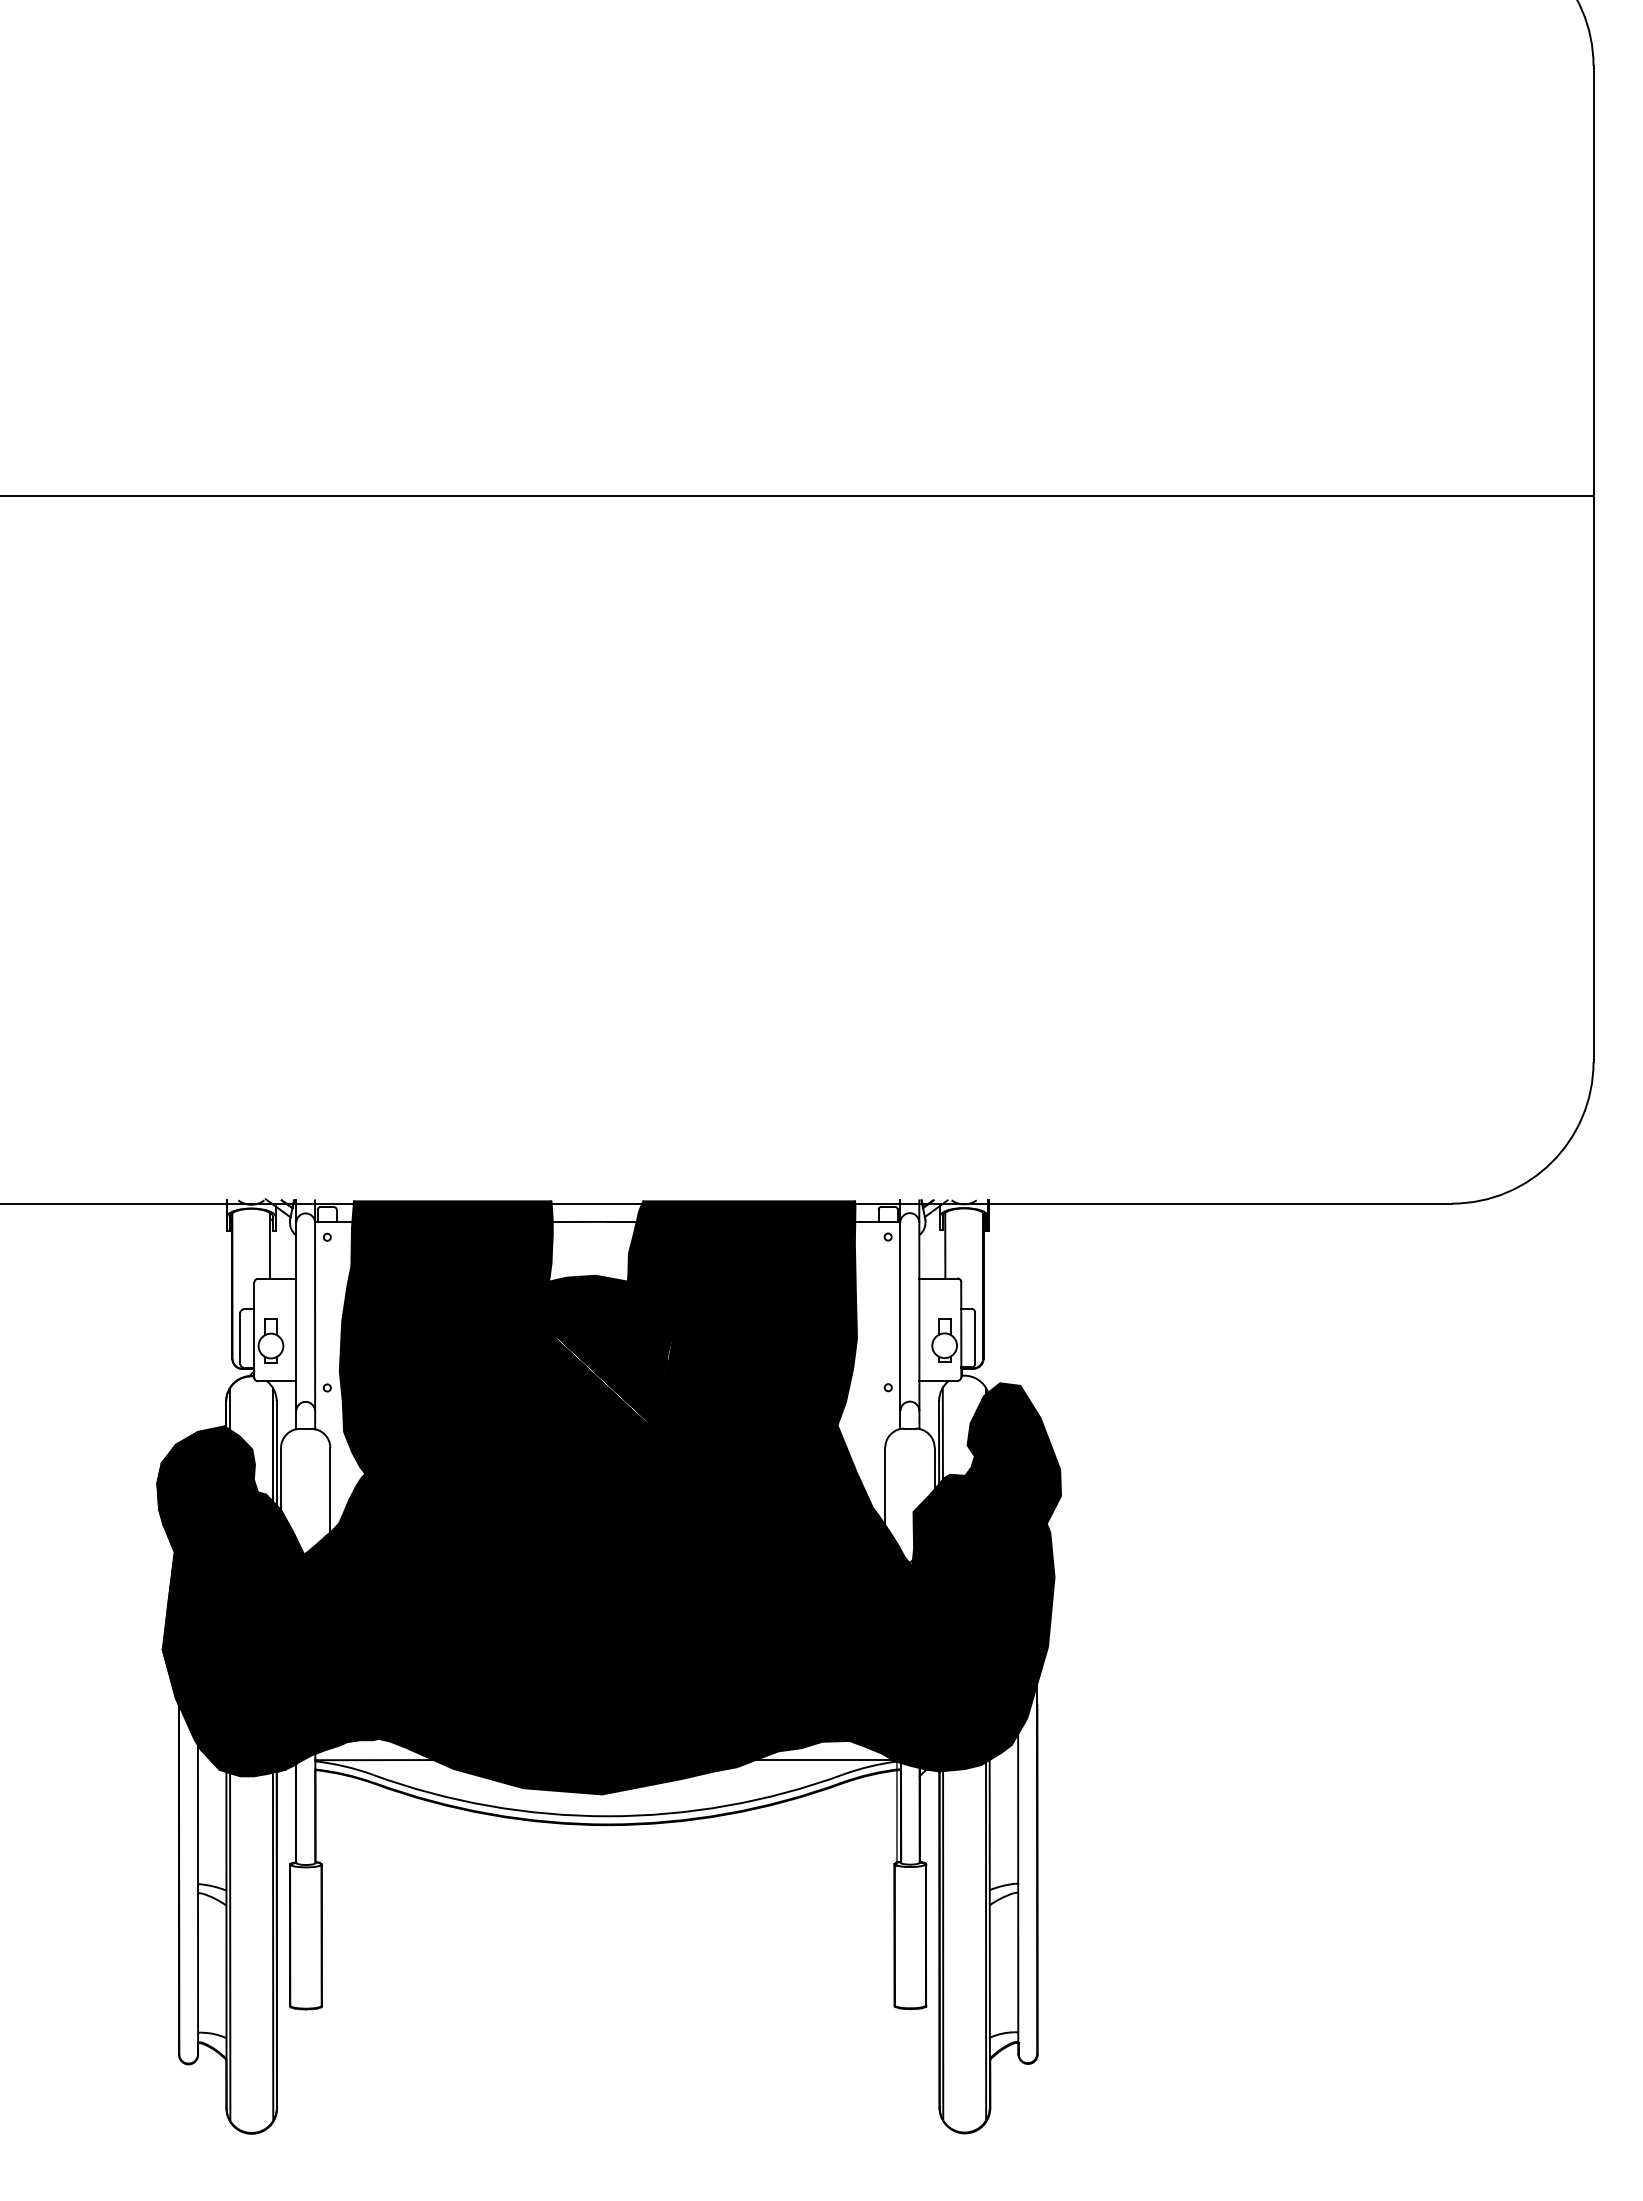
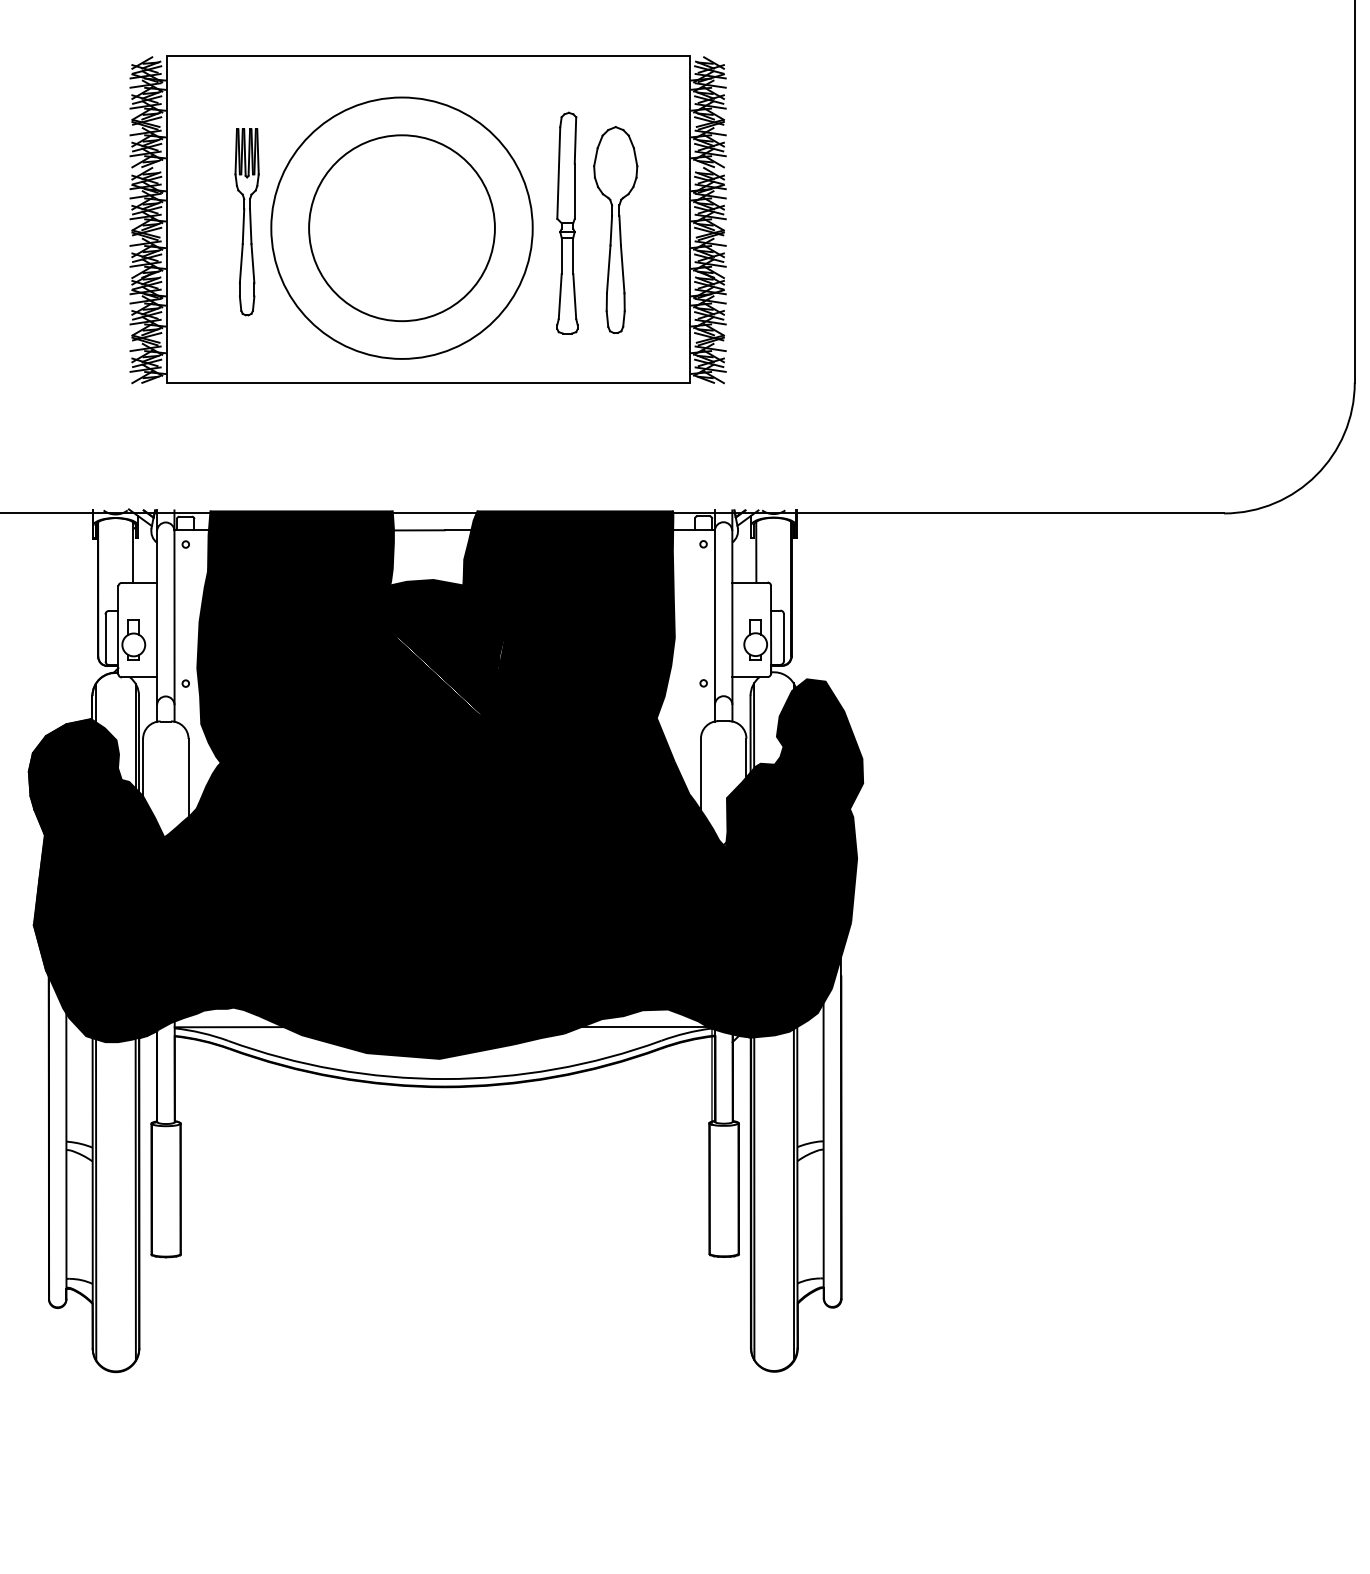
part: (589, 885) -> (427, 219), added

